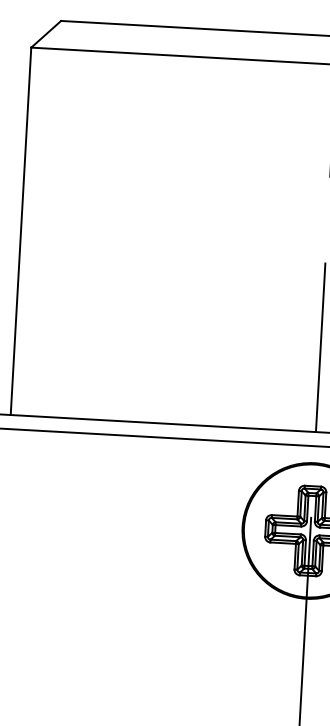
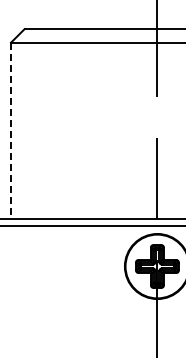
line: (19, 232) -> (10, 131), solid -> dashed

